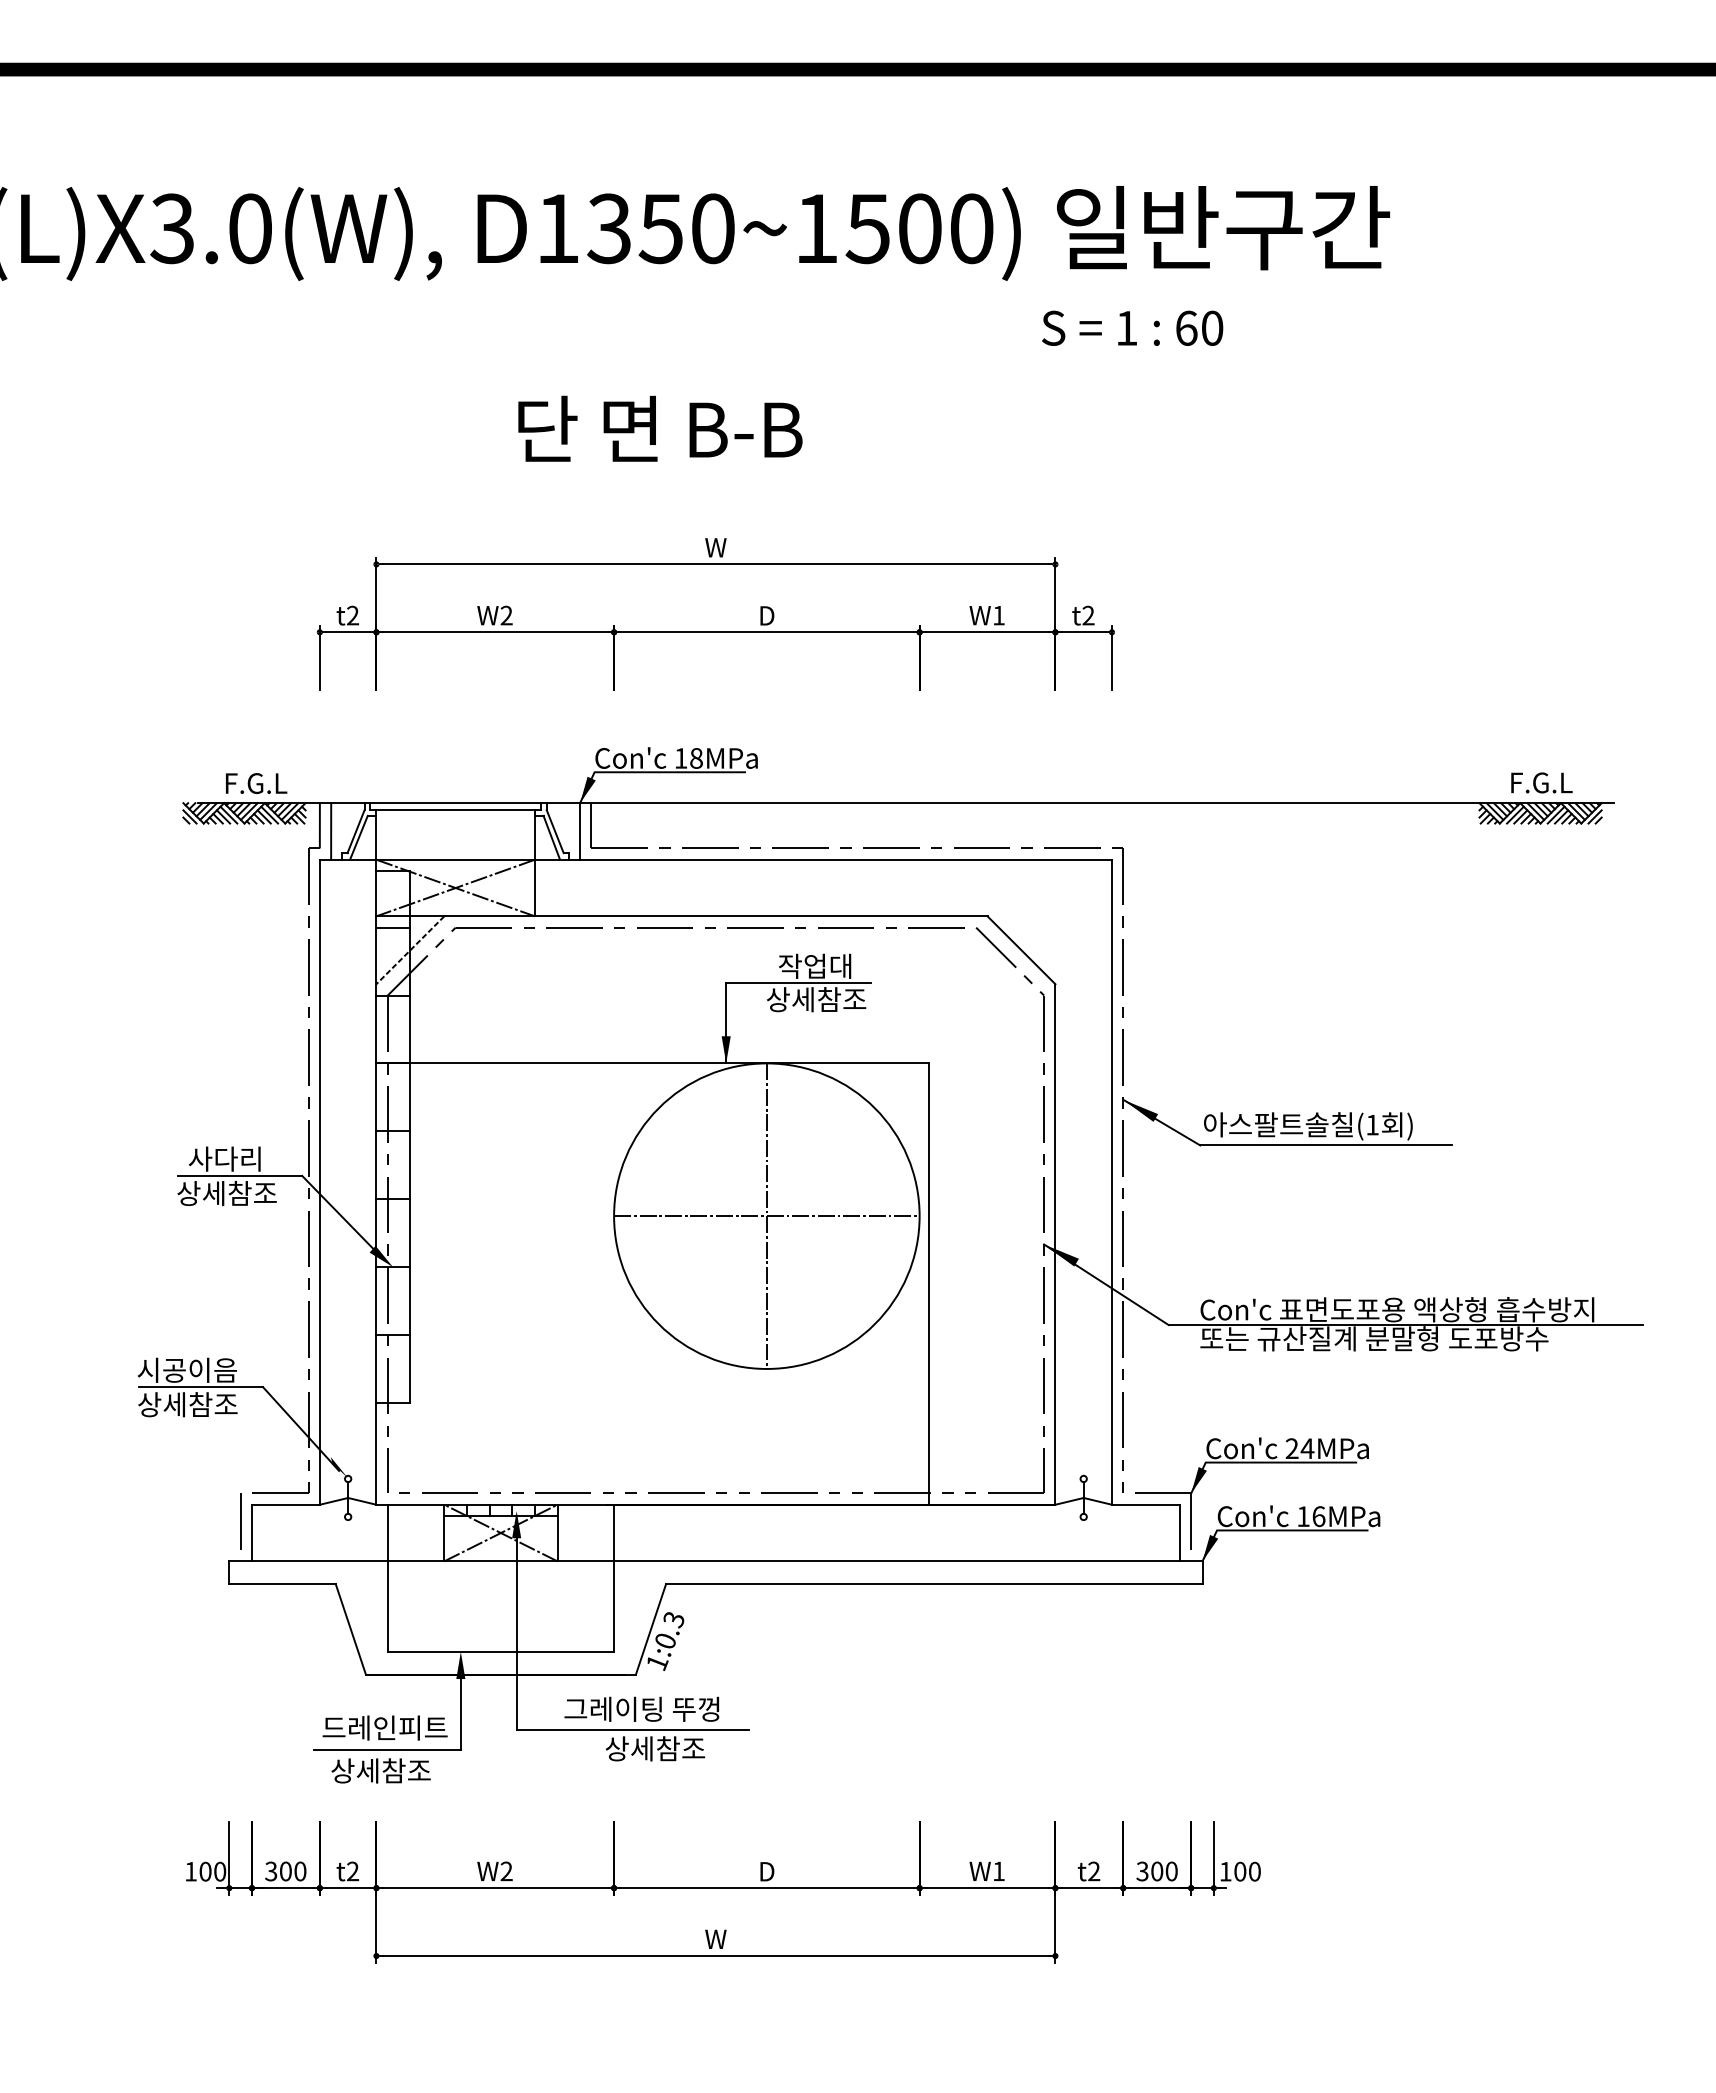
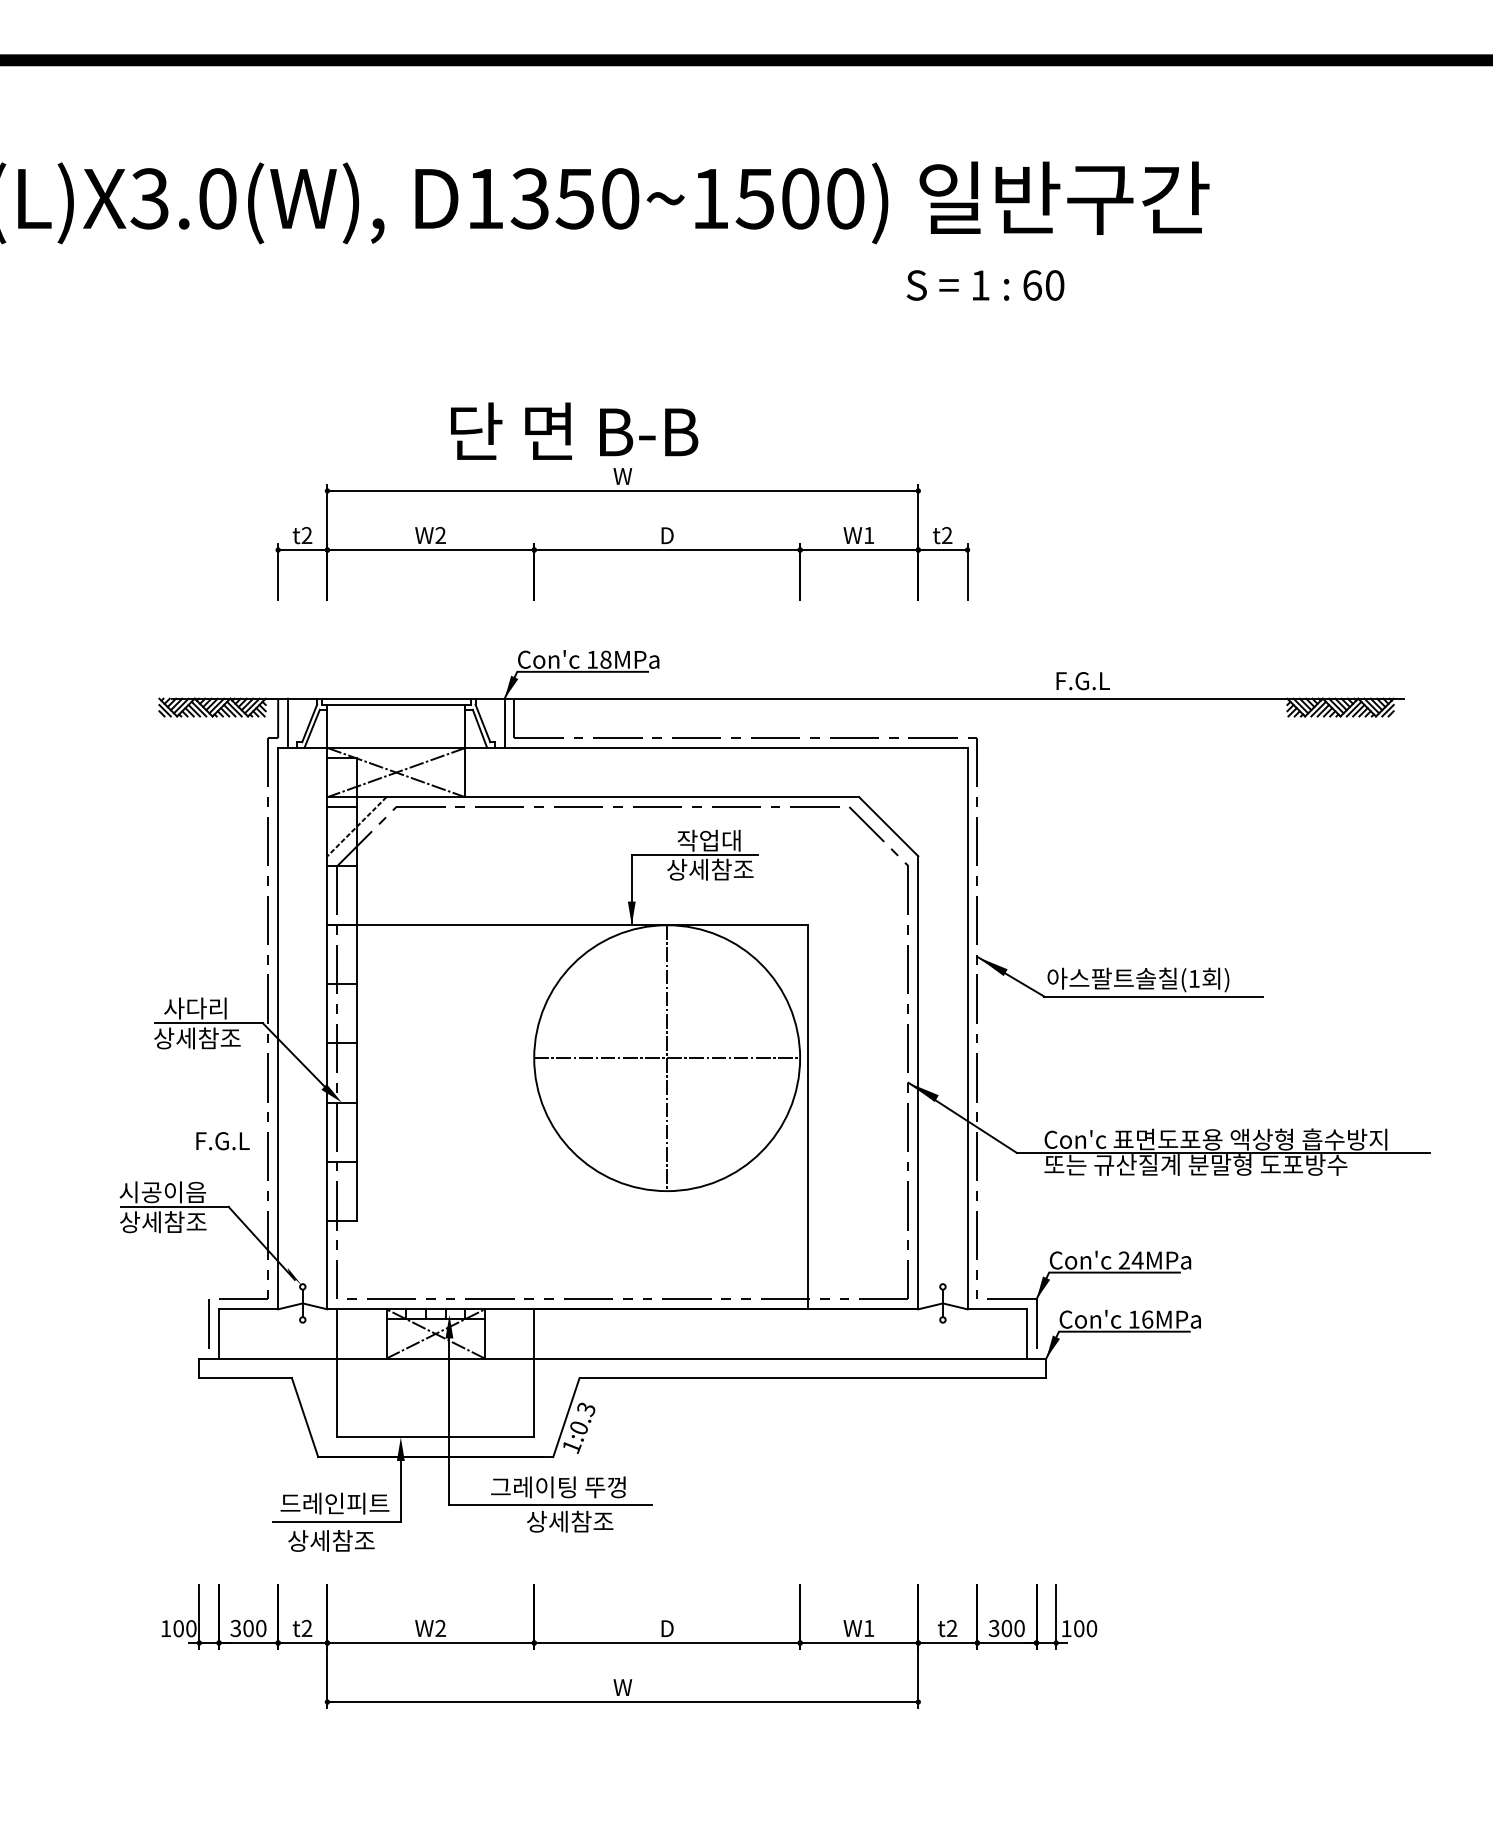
text: (660, 428) -> (574, 430), moved
text: (1541, 782) -> (1082, 680), moved
text: (256, 783) -> (223, 1141), moved

